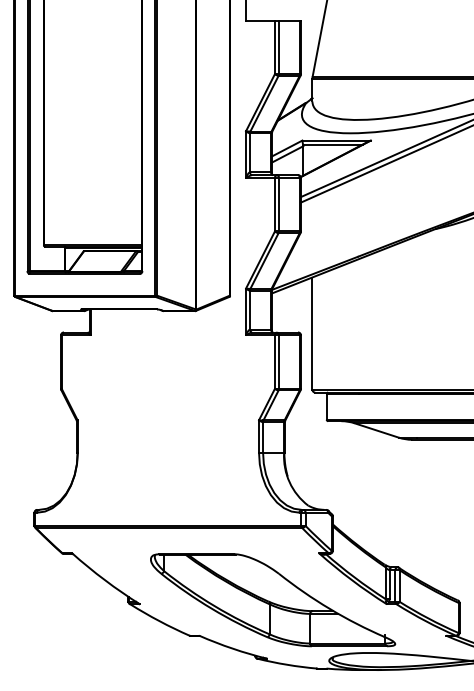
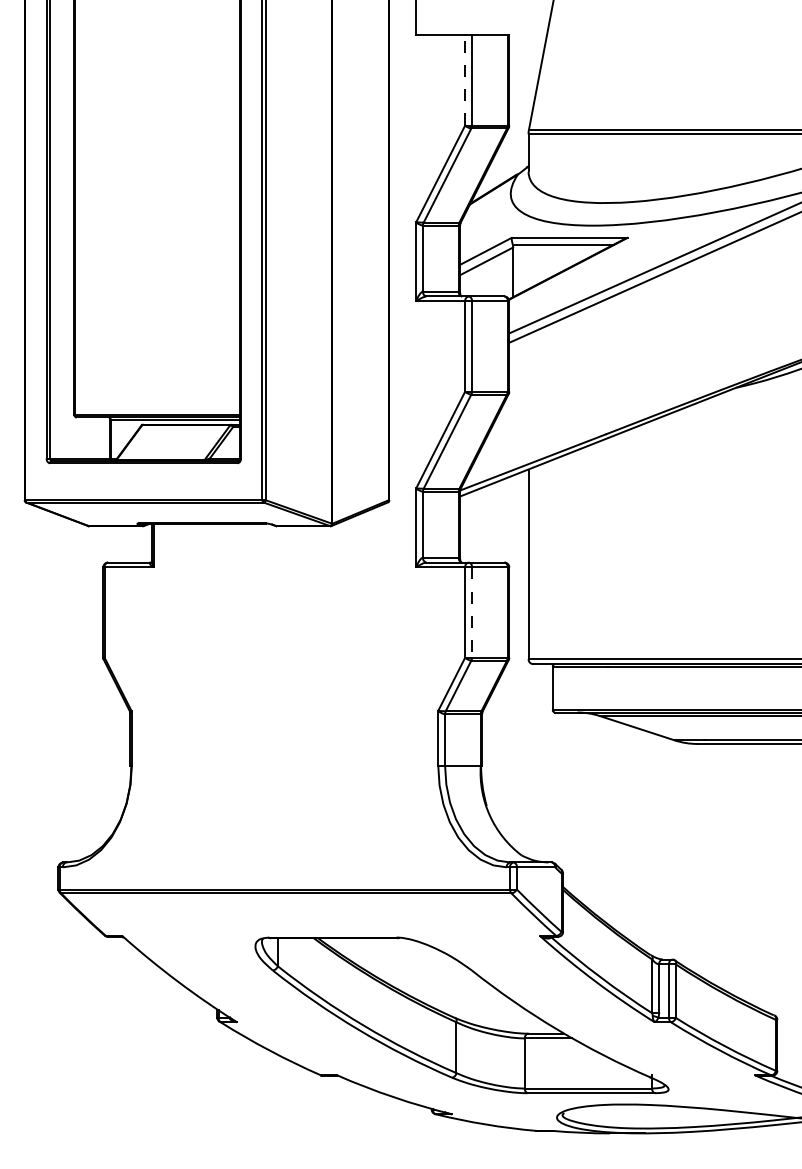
line: (274, 47) -> (464, 80), solid -> dashed
line: (279, 362) -> (472, 613), solid -> dashed

